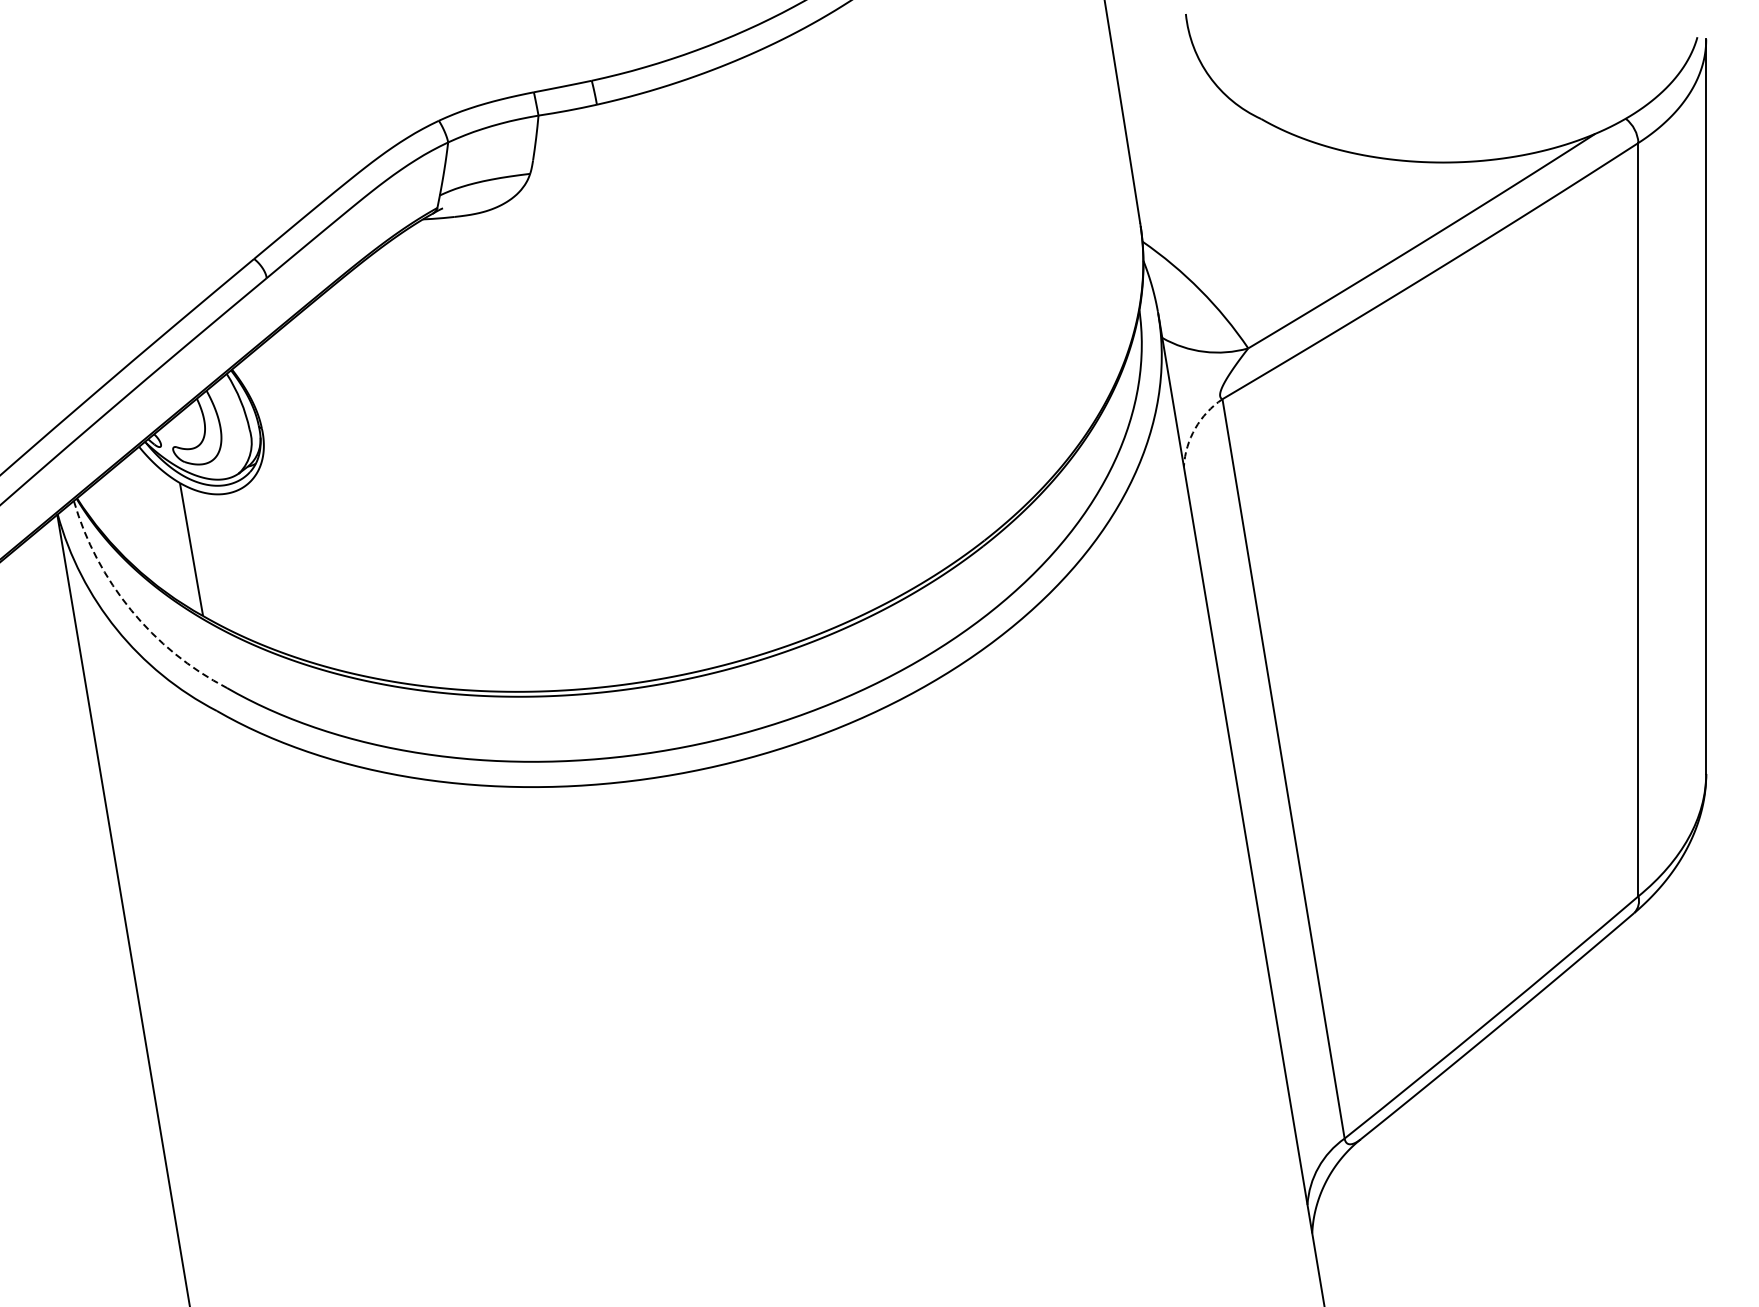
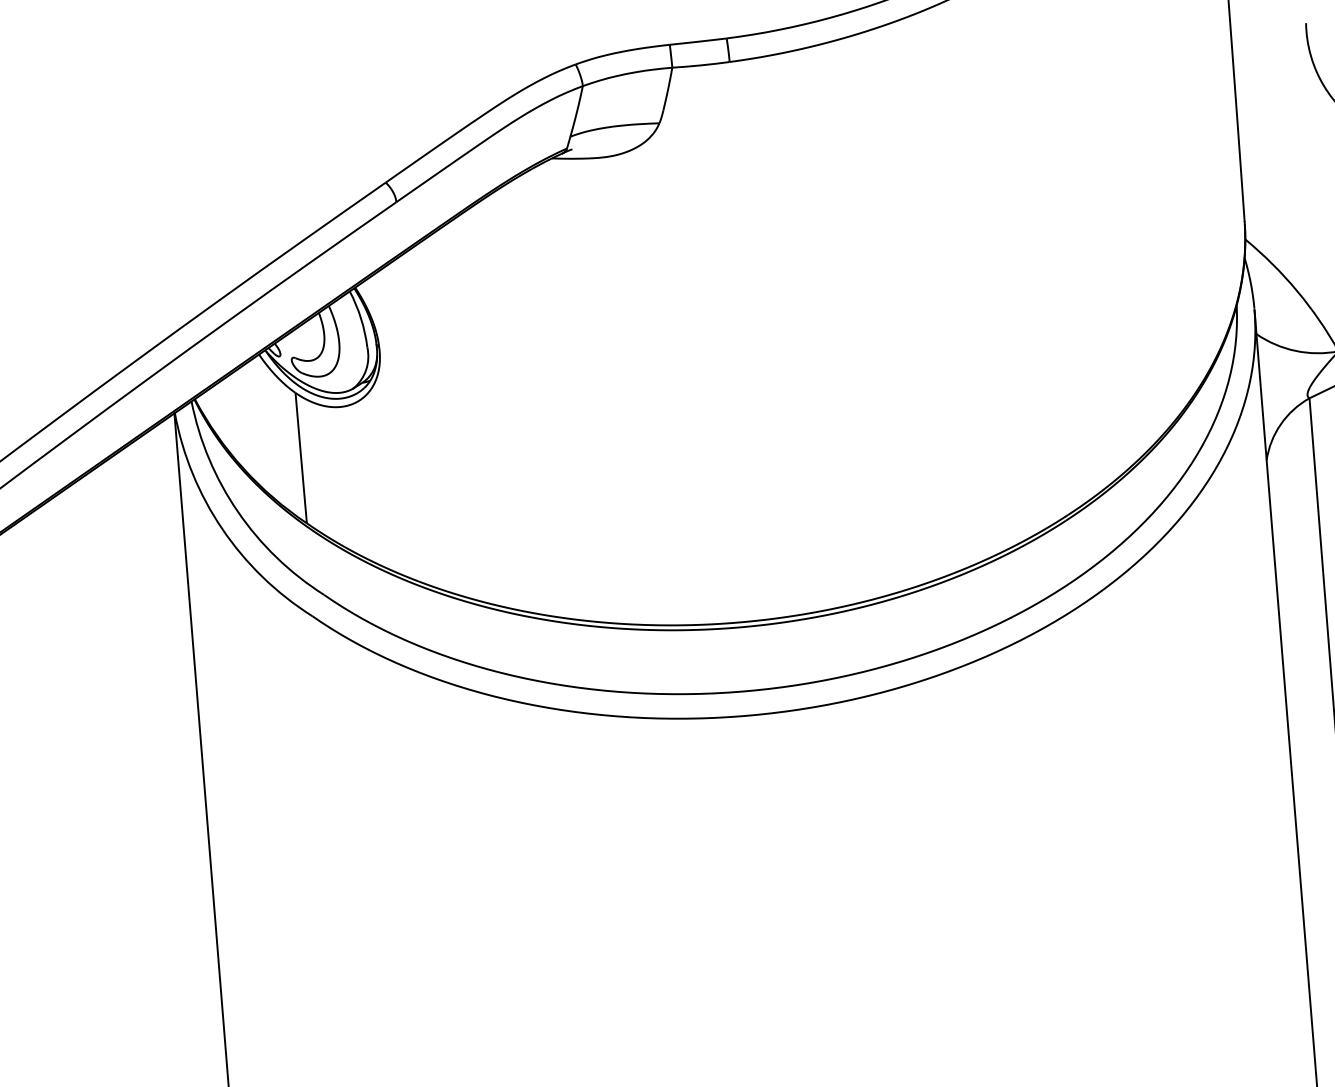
arc: (1195, 428) -> (1281, 424), dashed -> solid
arc: (131, 610) -> (238, 512), dashed -> solid

